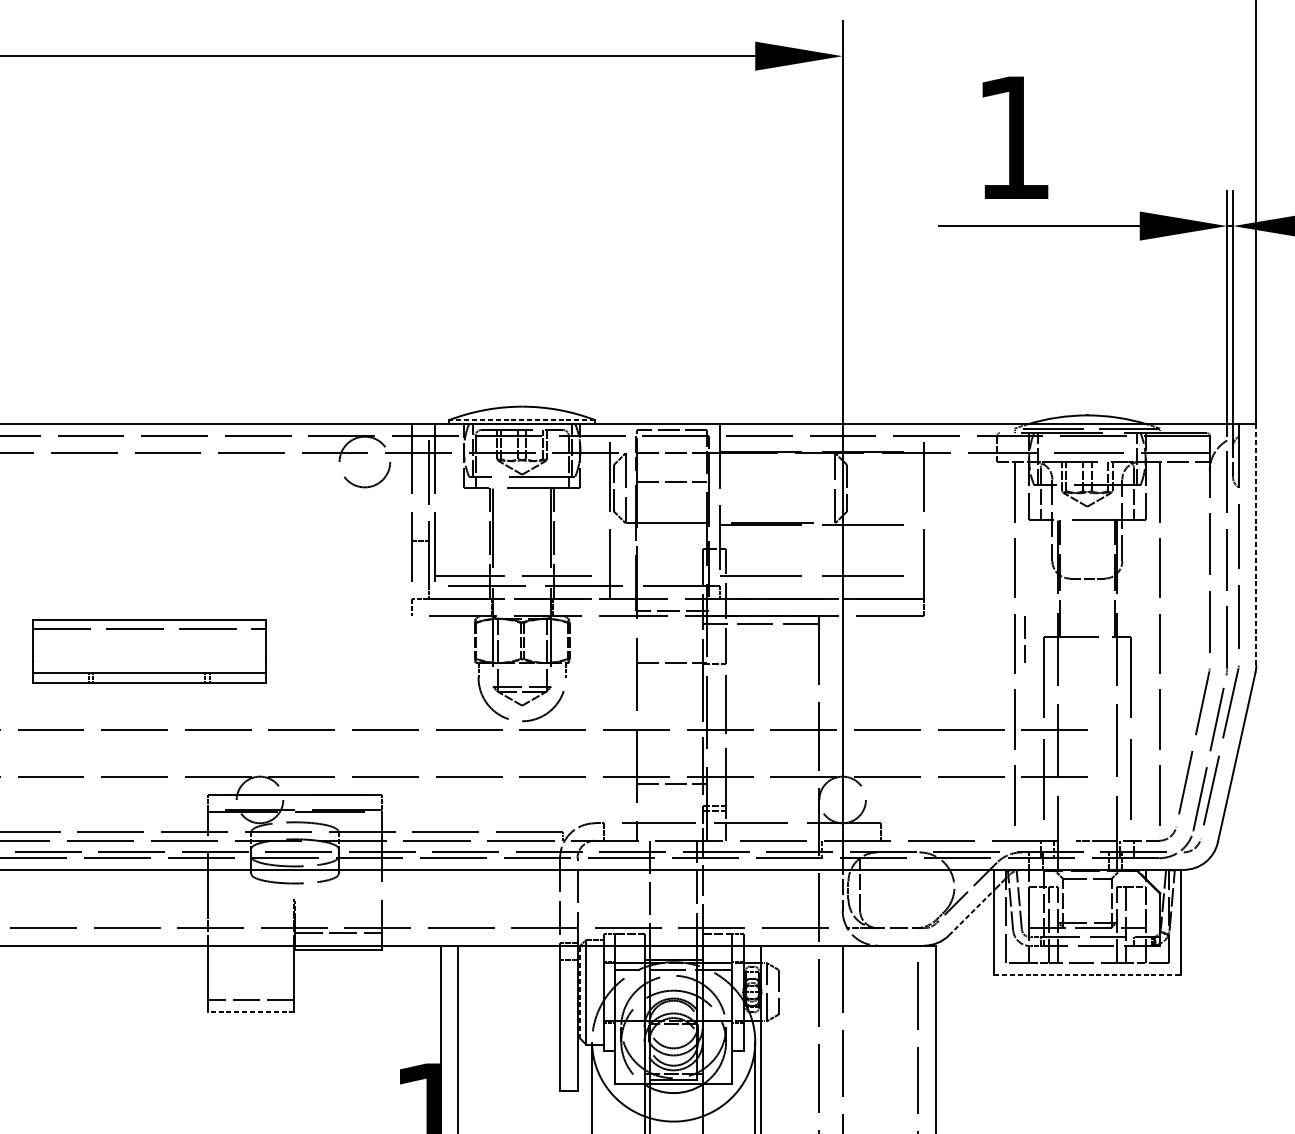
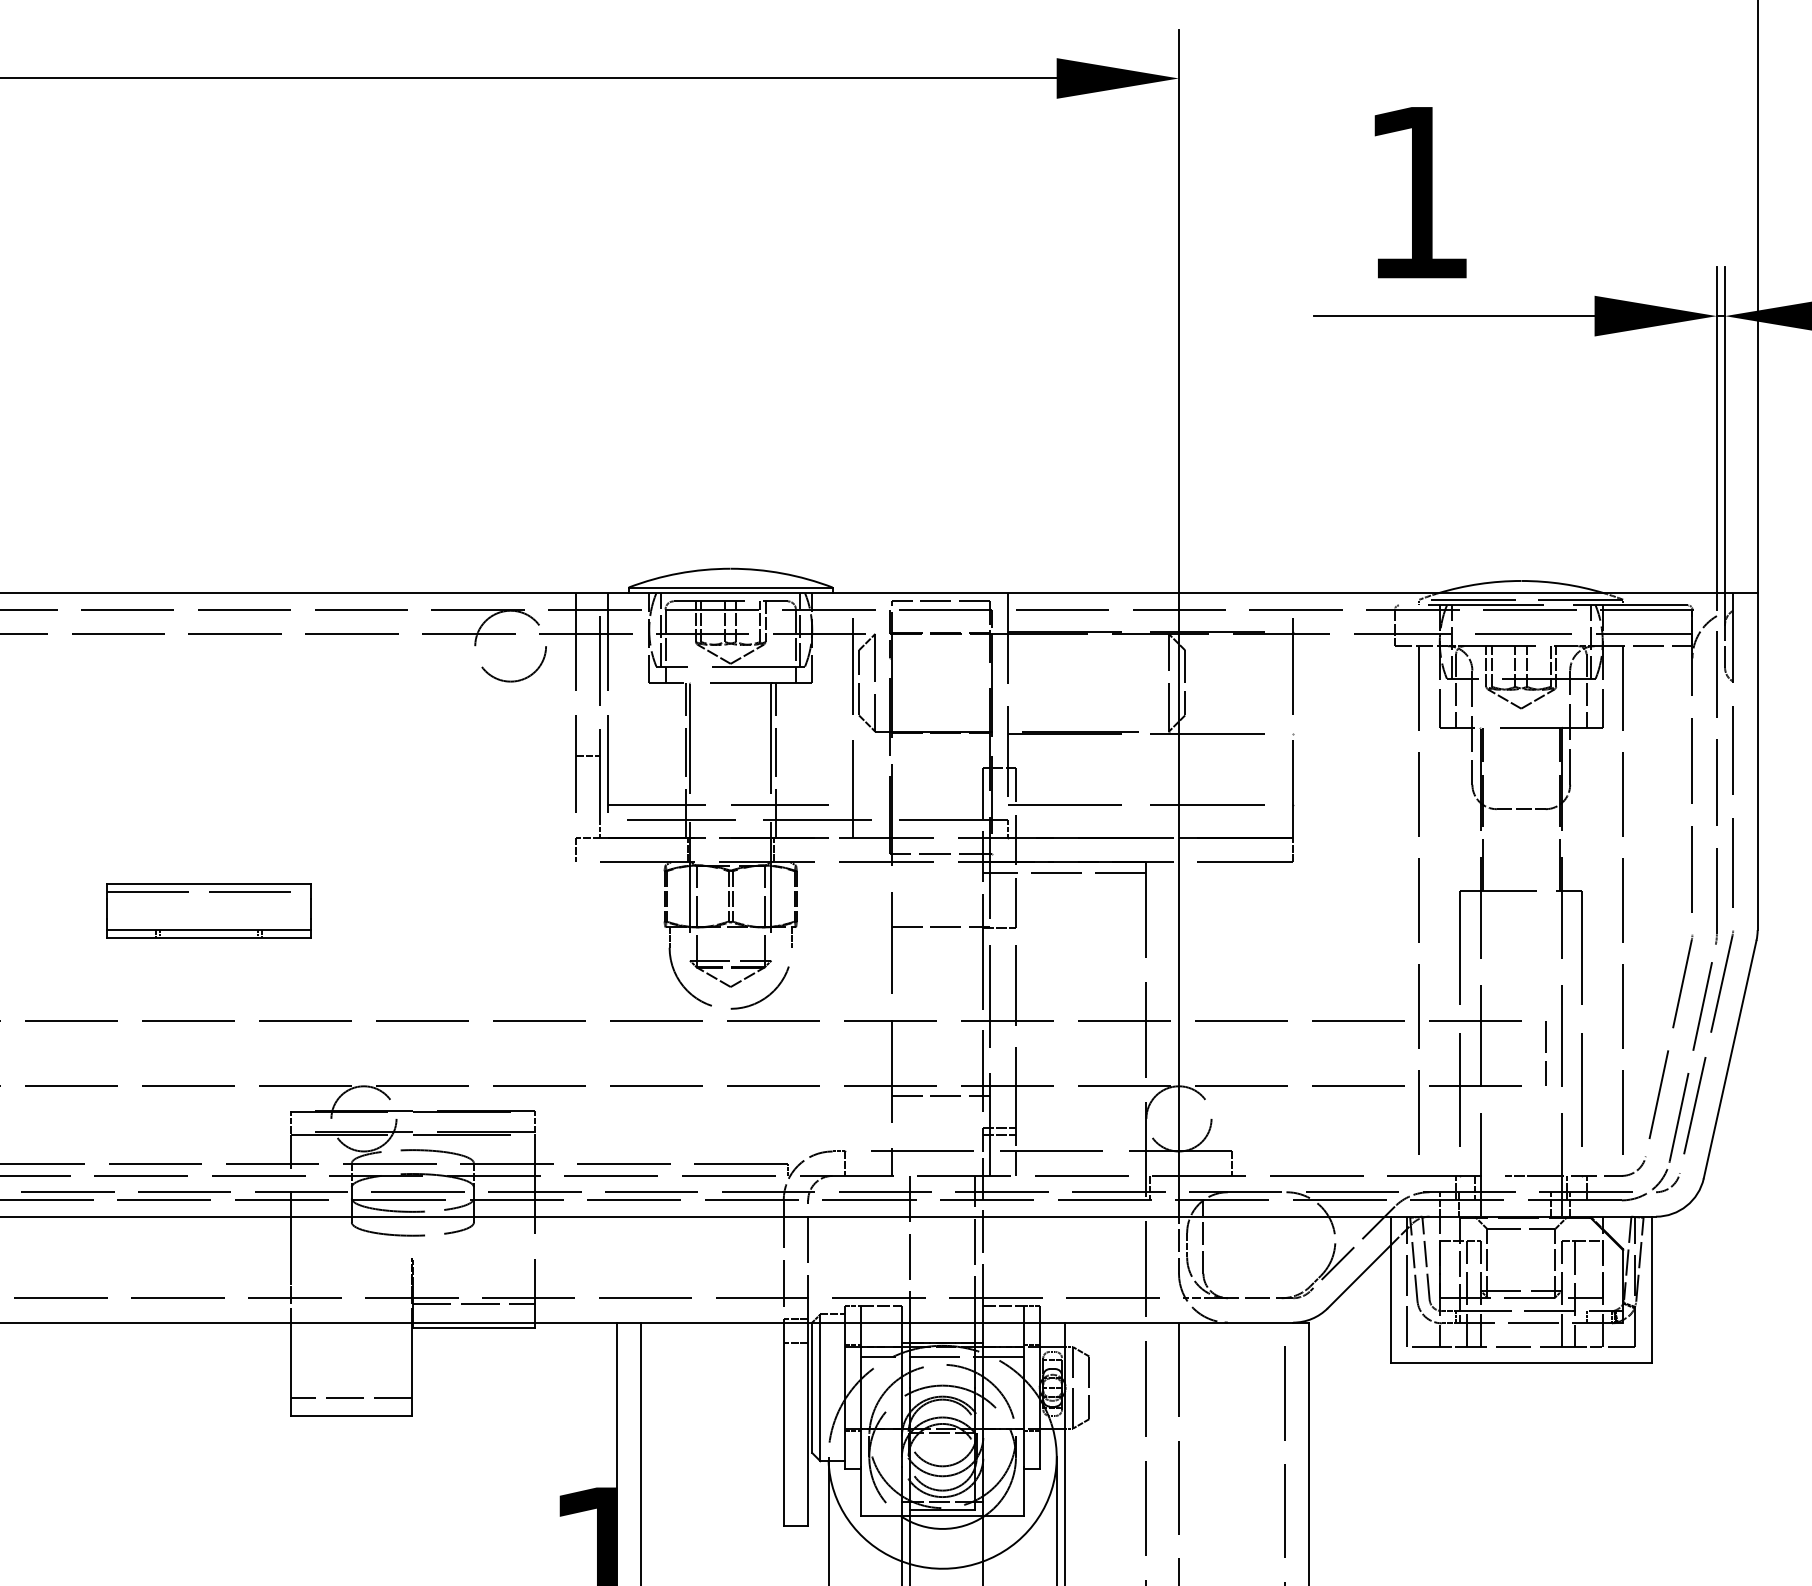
line: (522, 420) -> (730, 587), dashed -> solid
line: (672, 482) -> (940, 732), moved
line: (1256, 544) -> (1757, 761), dashed -> solid
line: (1024, 638) -> (1545, 1052), moved
part: (148, 651) -> (208, 910), size x0.62
line: (971, 912) -> (1359, 1276), dashed -> solid
line: (1087, 974) -> (1521, 1363), dashed -> solid
line: (580, 992) -> (812, 1387), dashed -> solid
line: (251, 1012) -> (351, 1416), dashed -> solid

